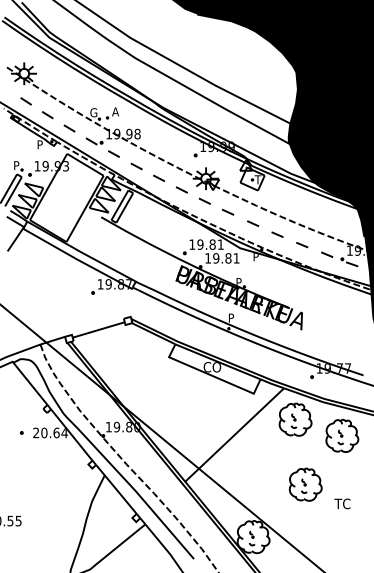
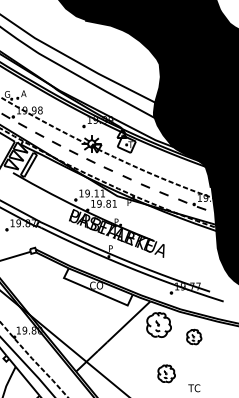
text: (212, 244) -> (96, 193), 19.81 -> 19.11
part: (342, 435) -> (194, 336), size x0.6
part: (305, 484) -> (166, 373), size x0.7

